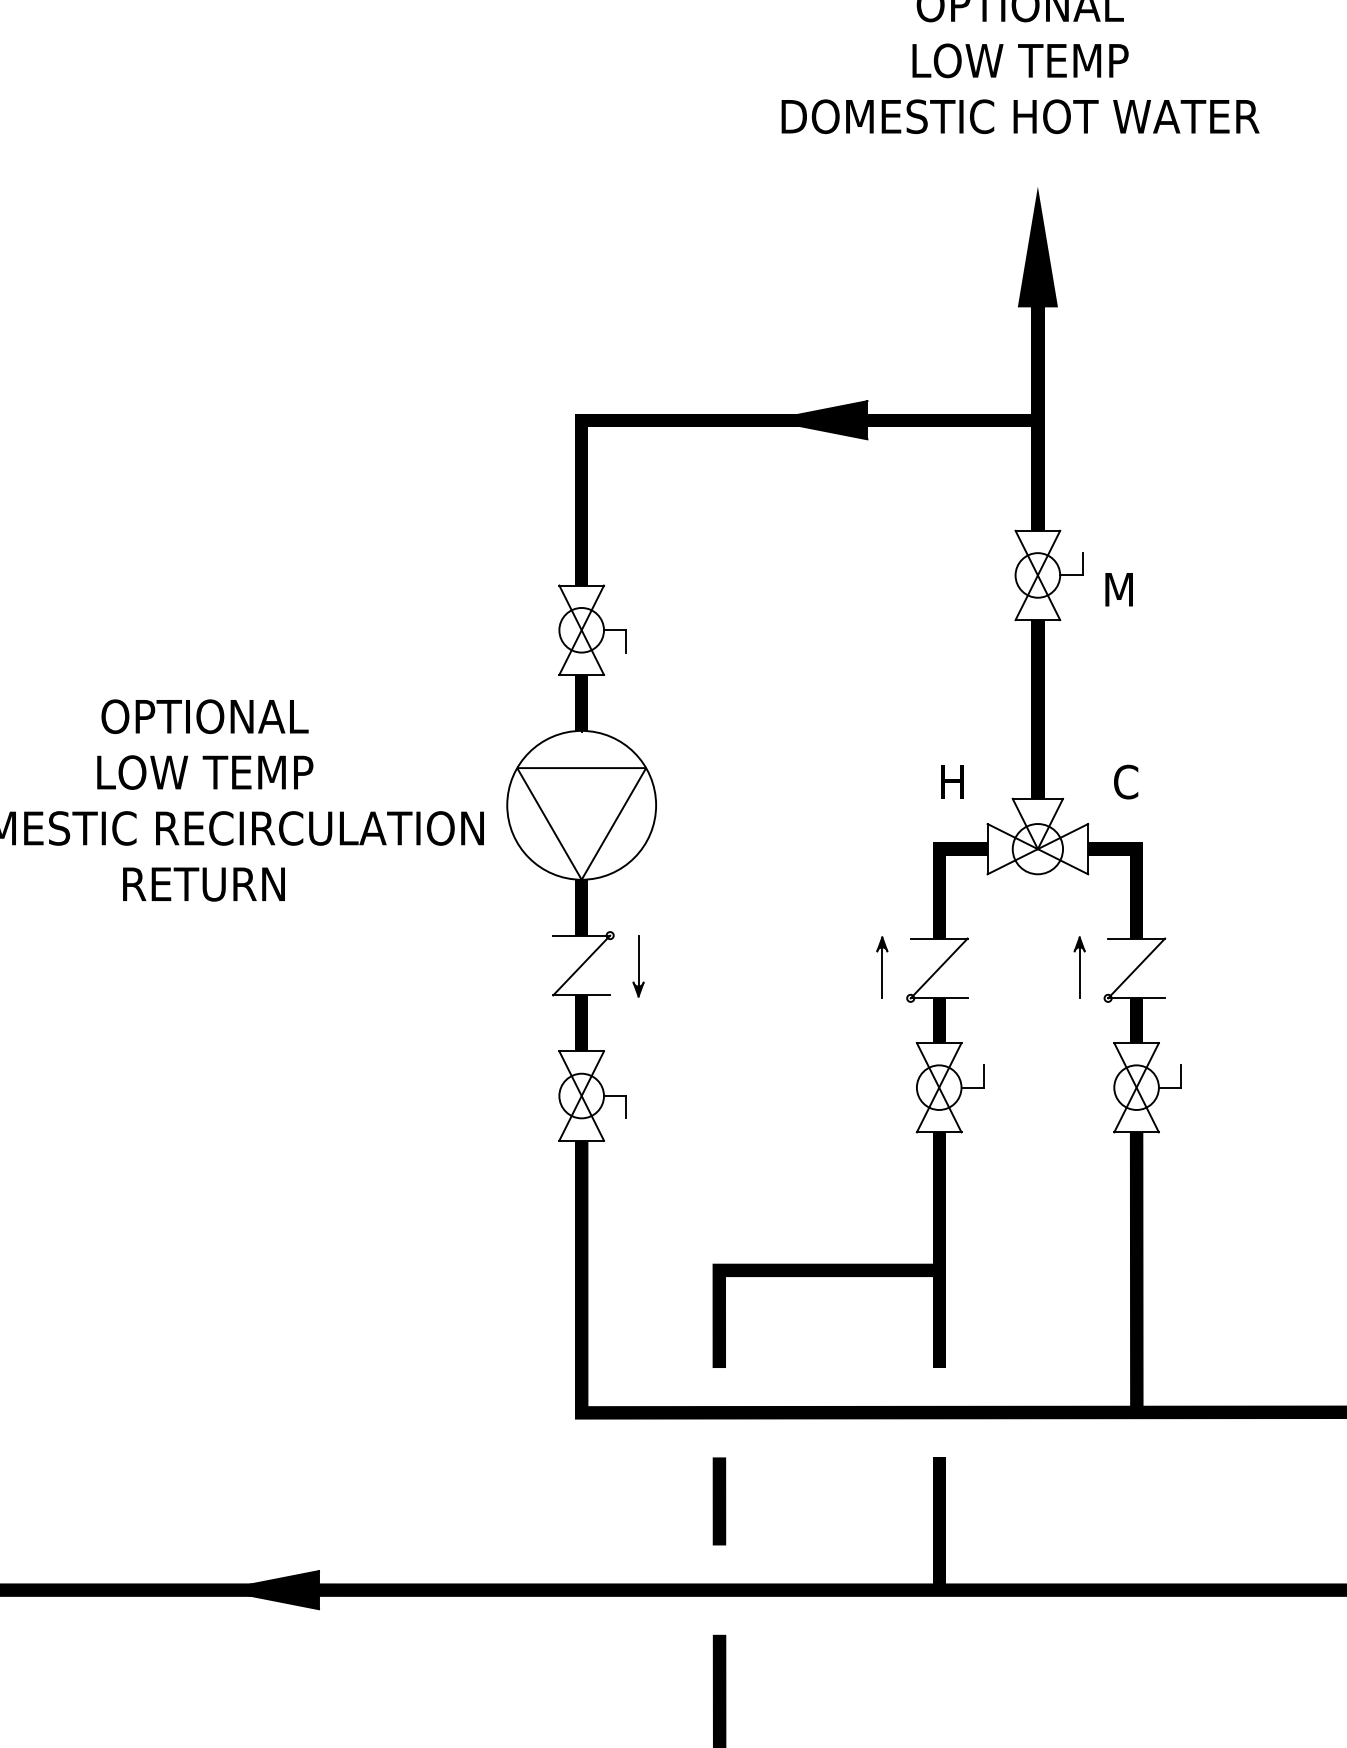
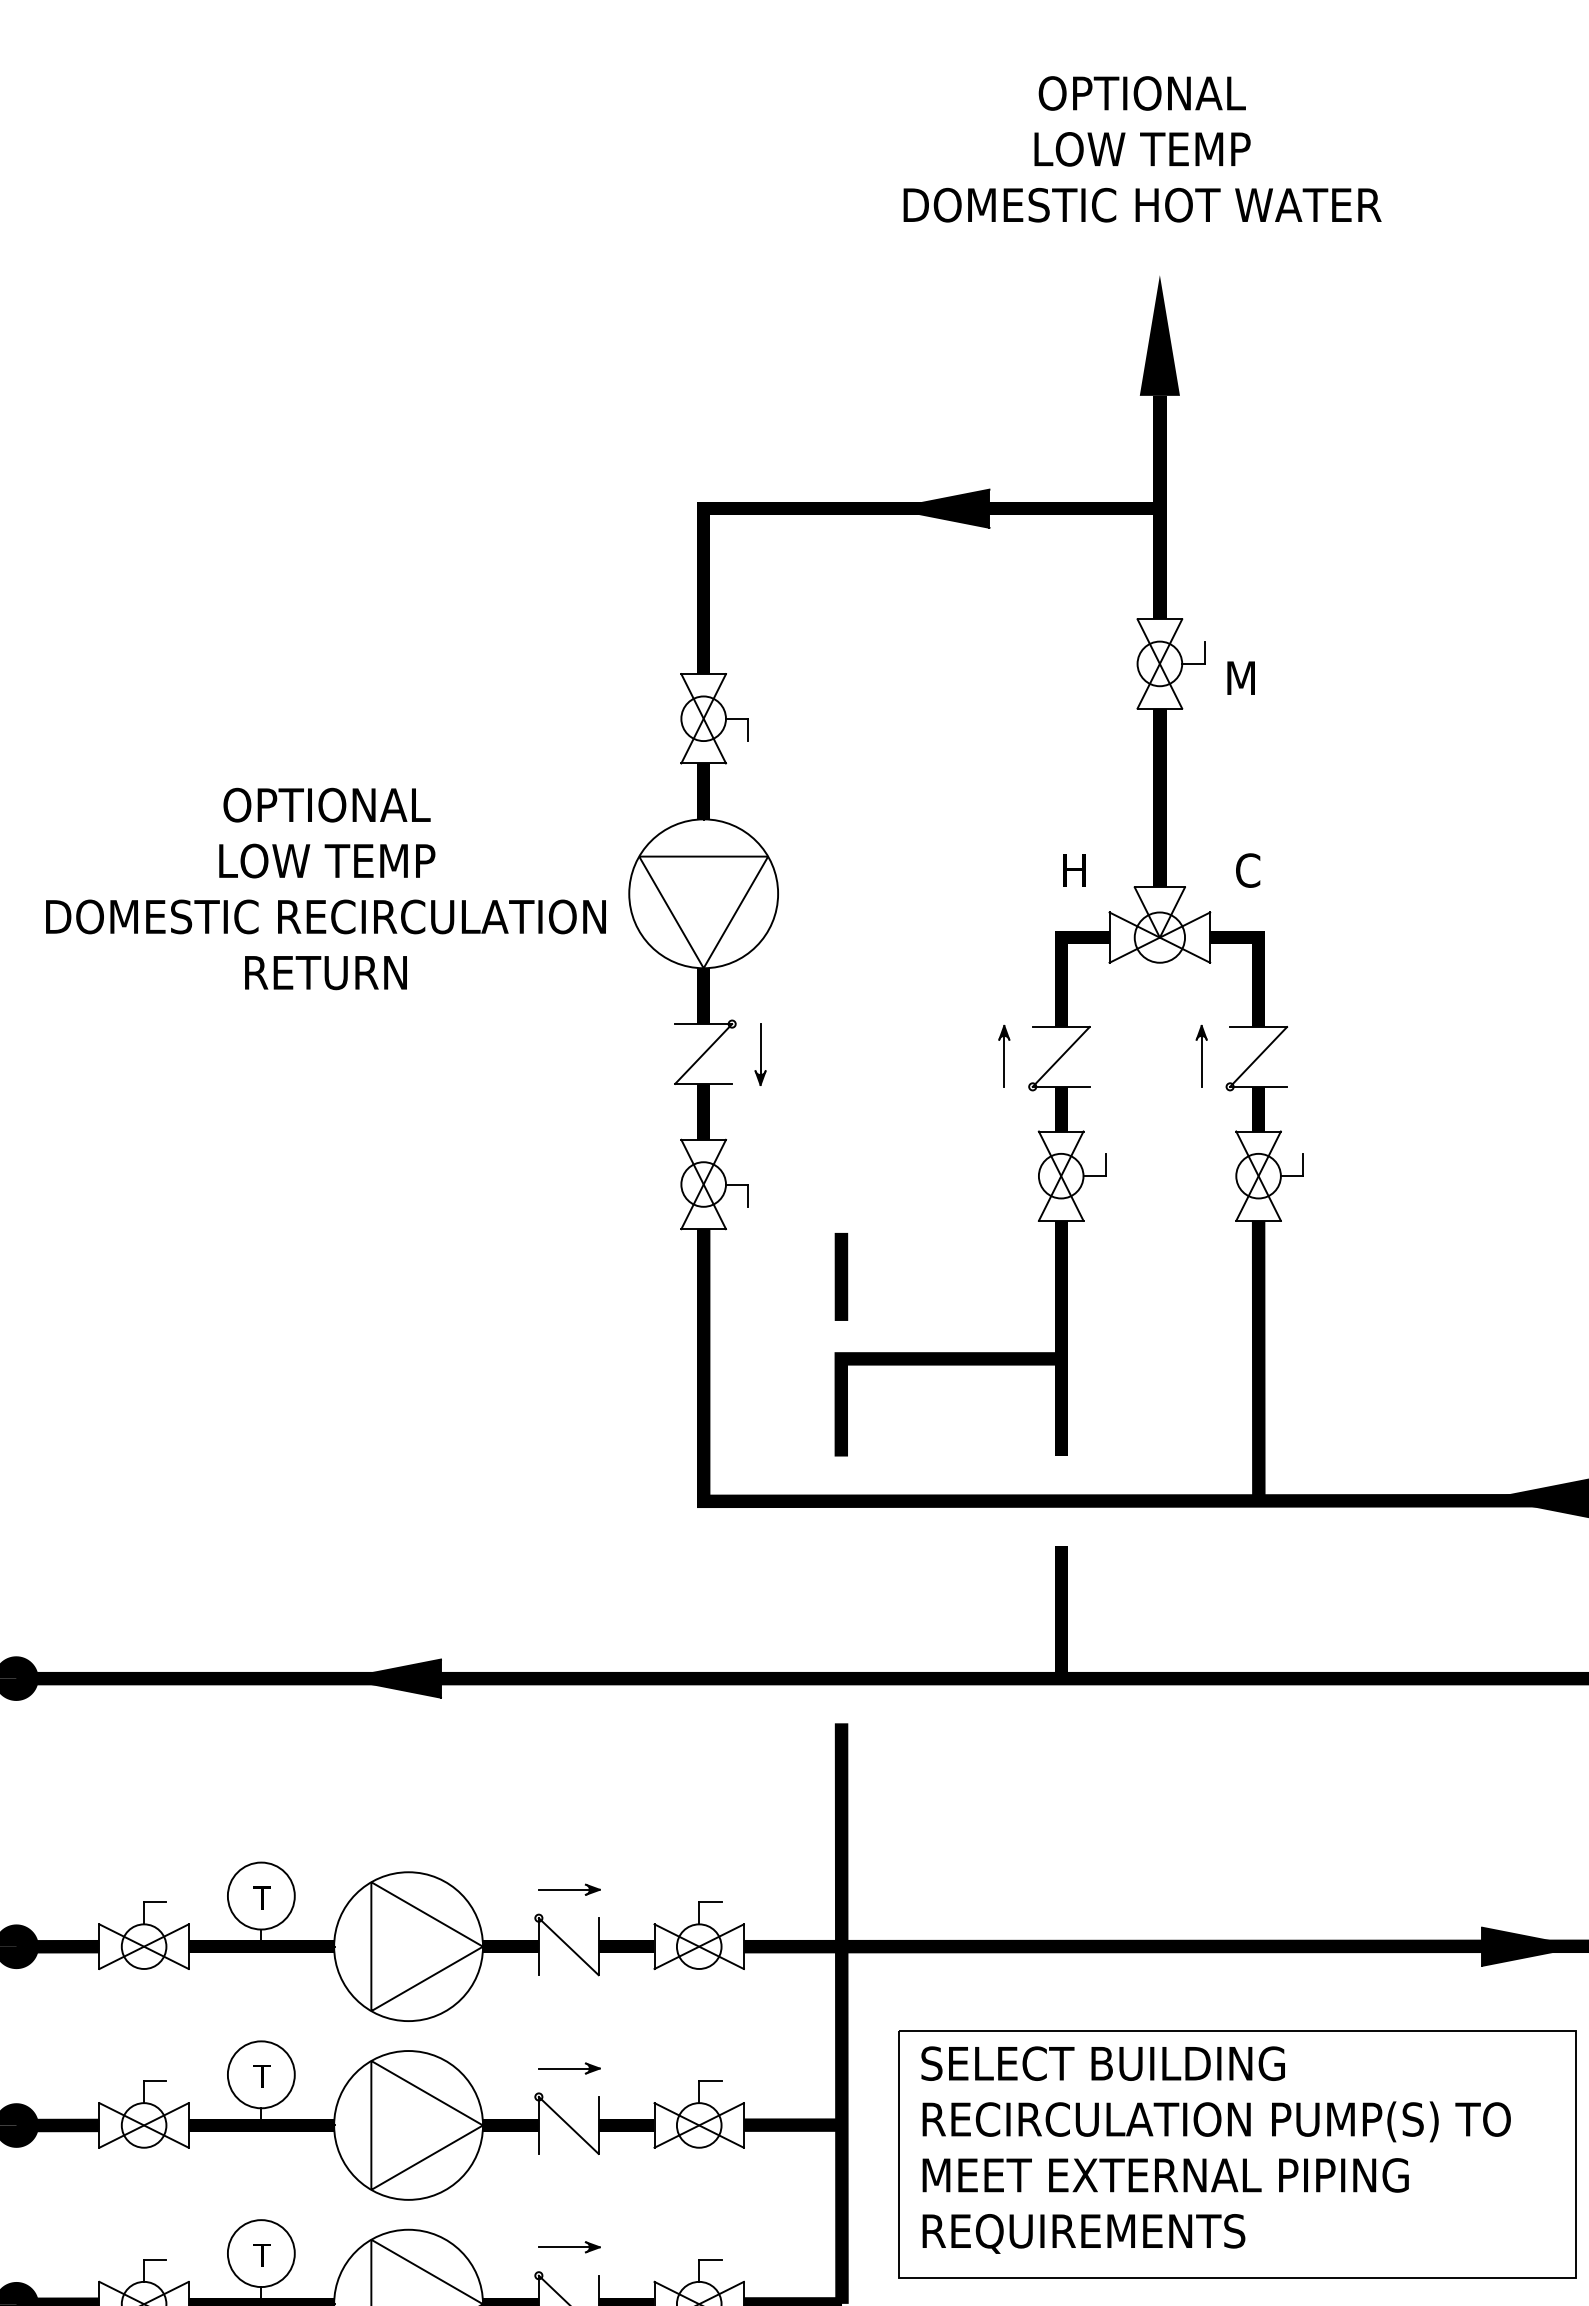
line: (719, 1501) -> (841, 1276), moved

